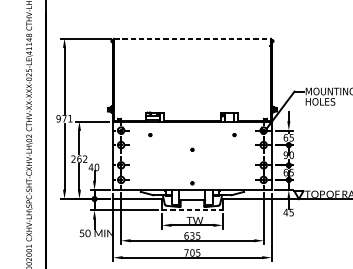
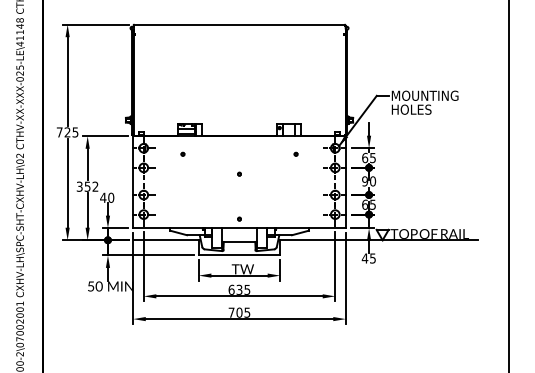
line: (193, 38) -> (240, 24), dashed -> solid
text: (64, 118) -> (67, 132), 971 -> 725
text: (76, 159) -> (83, 186), 262 -> 352
line: (192, 210) -> (239, 255), dashed -> solid

